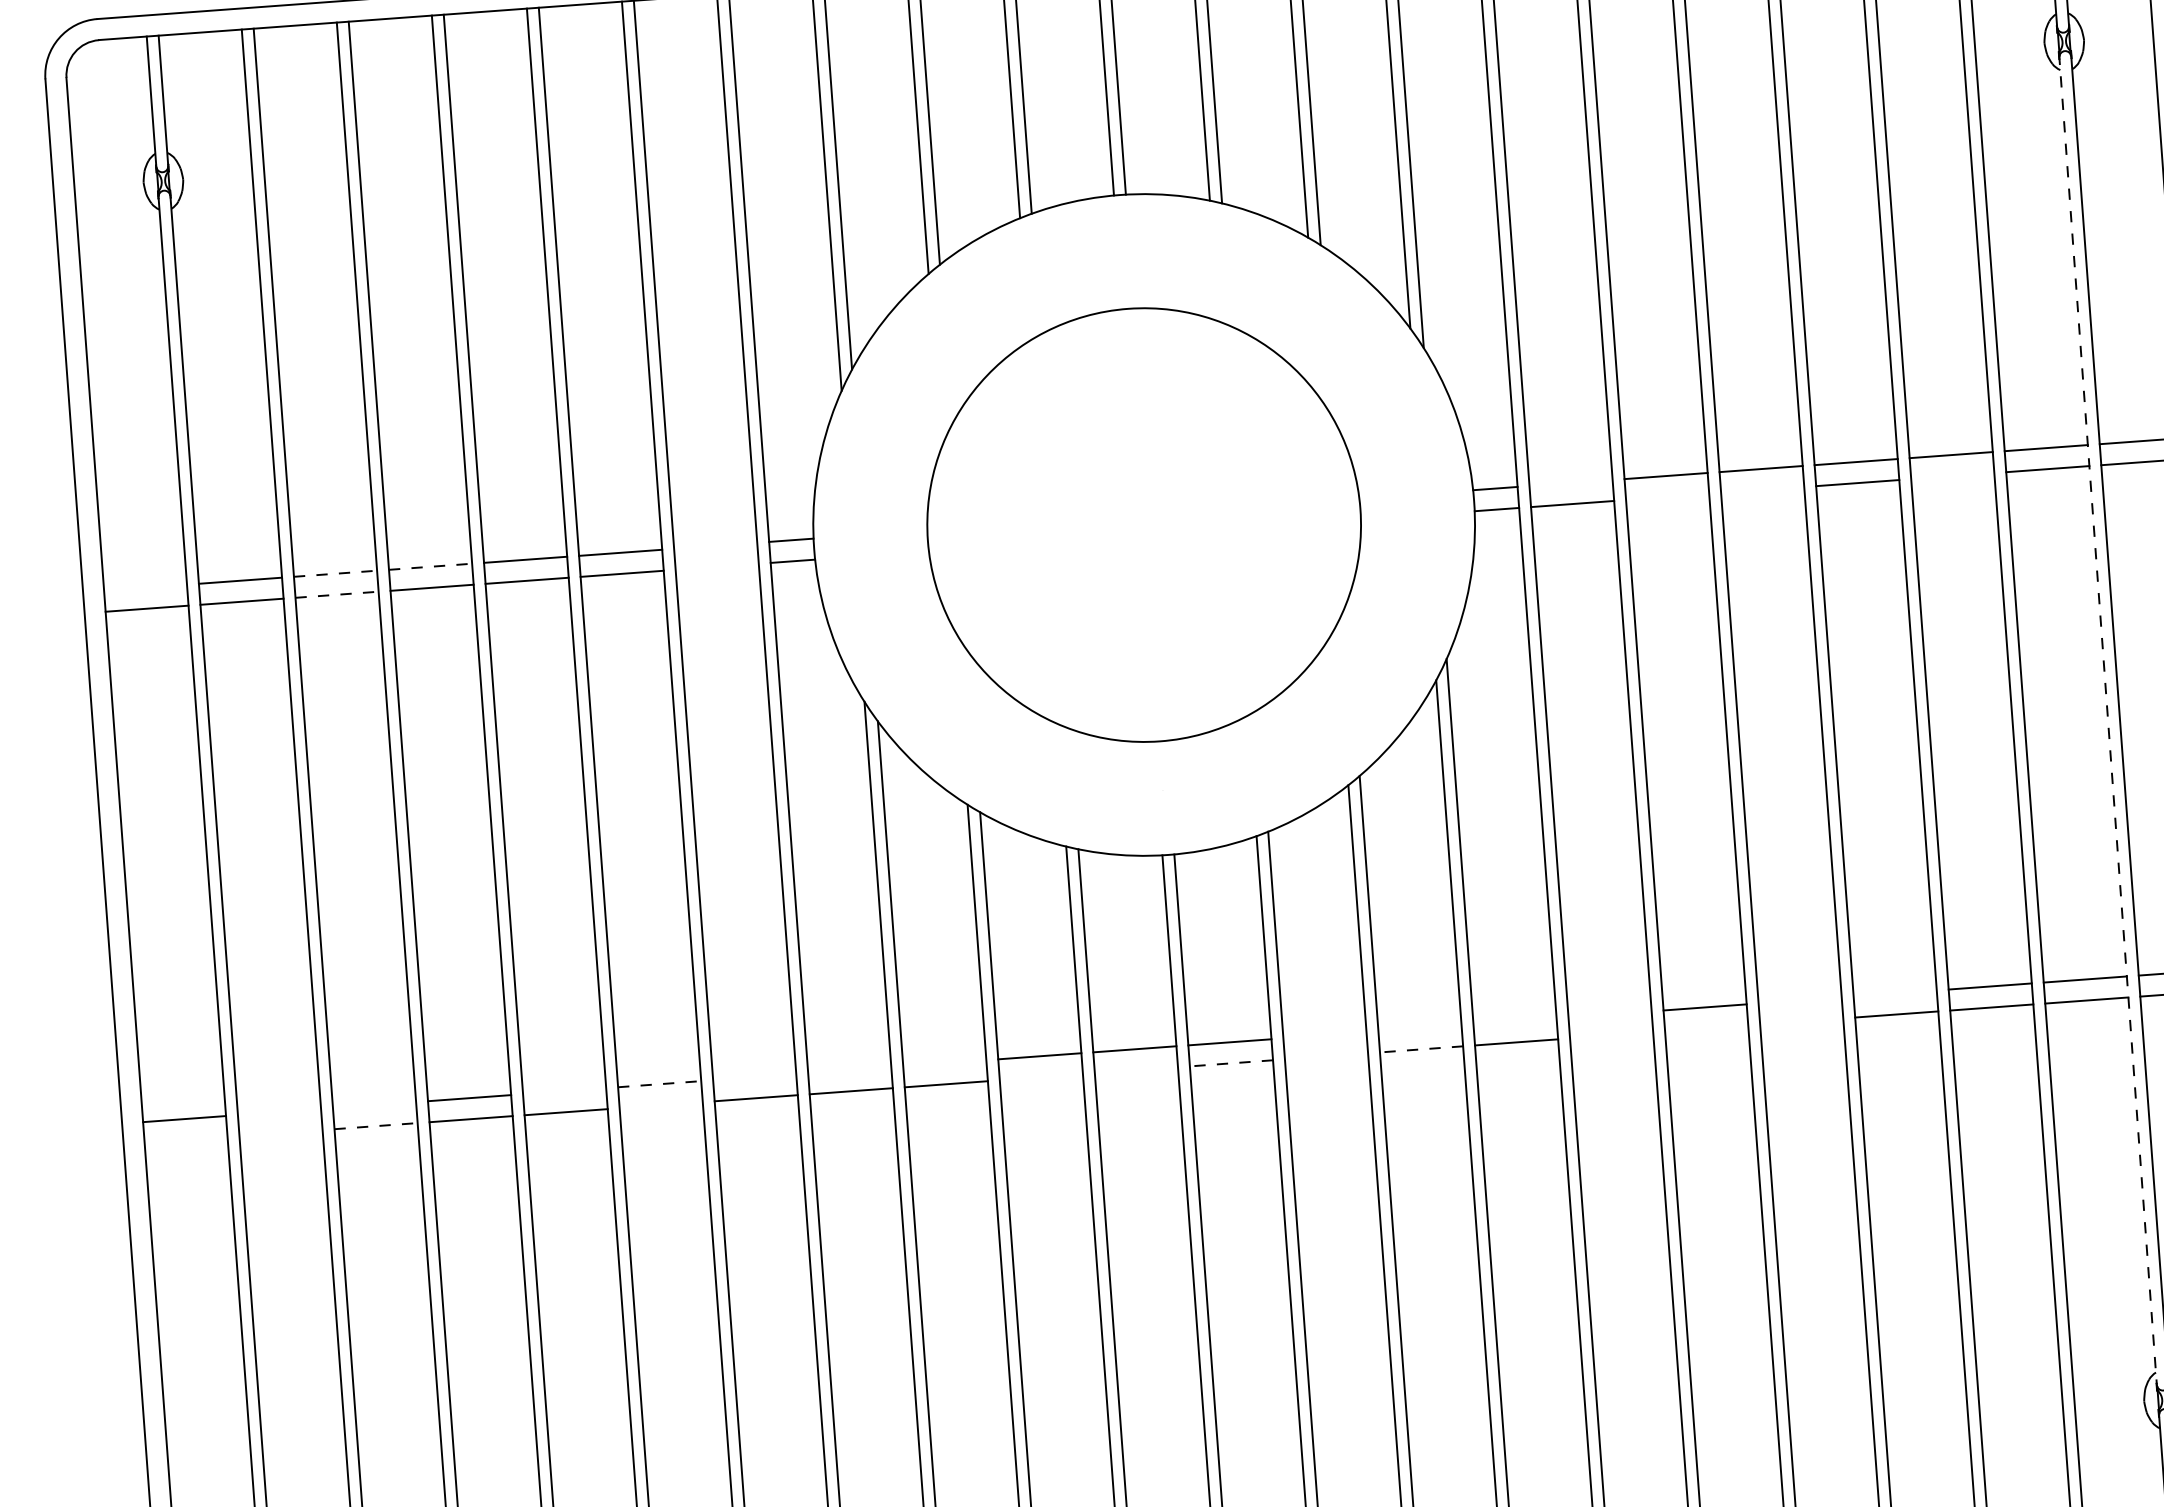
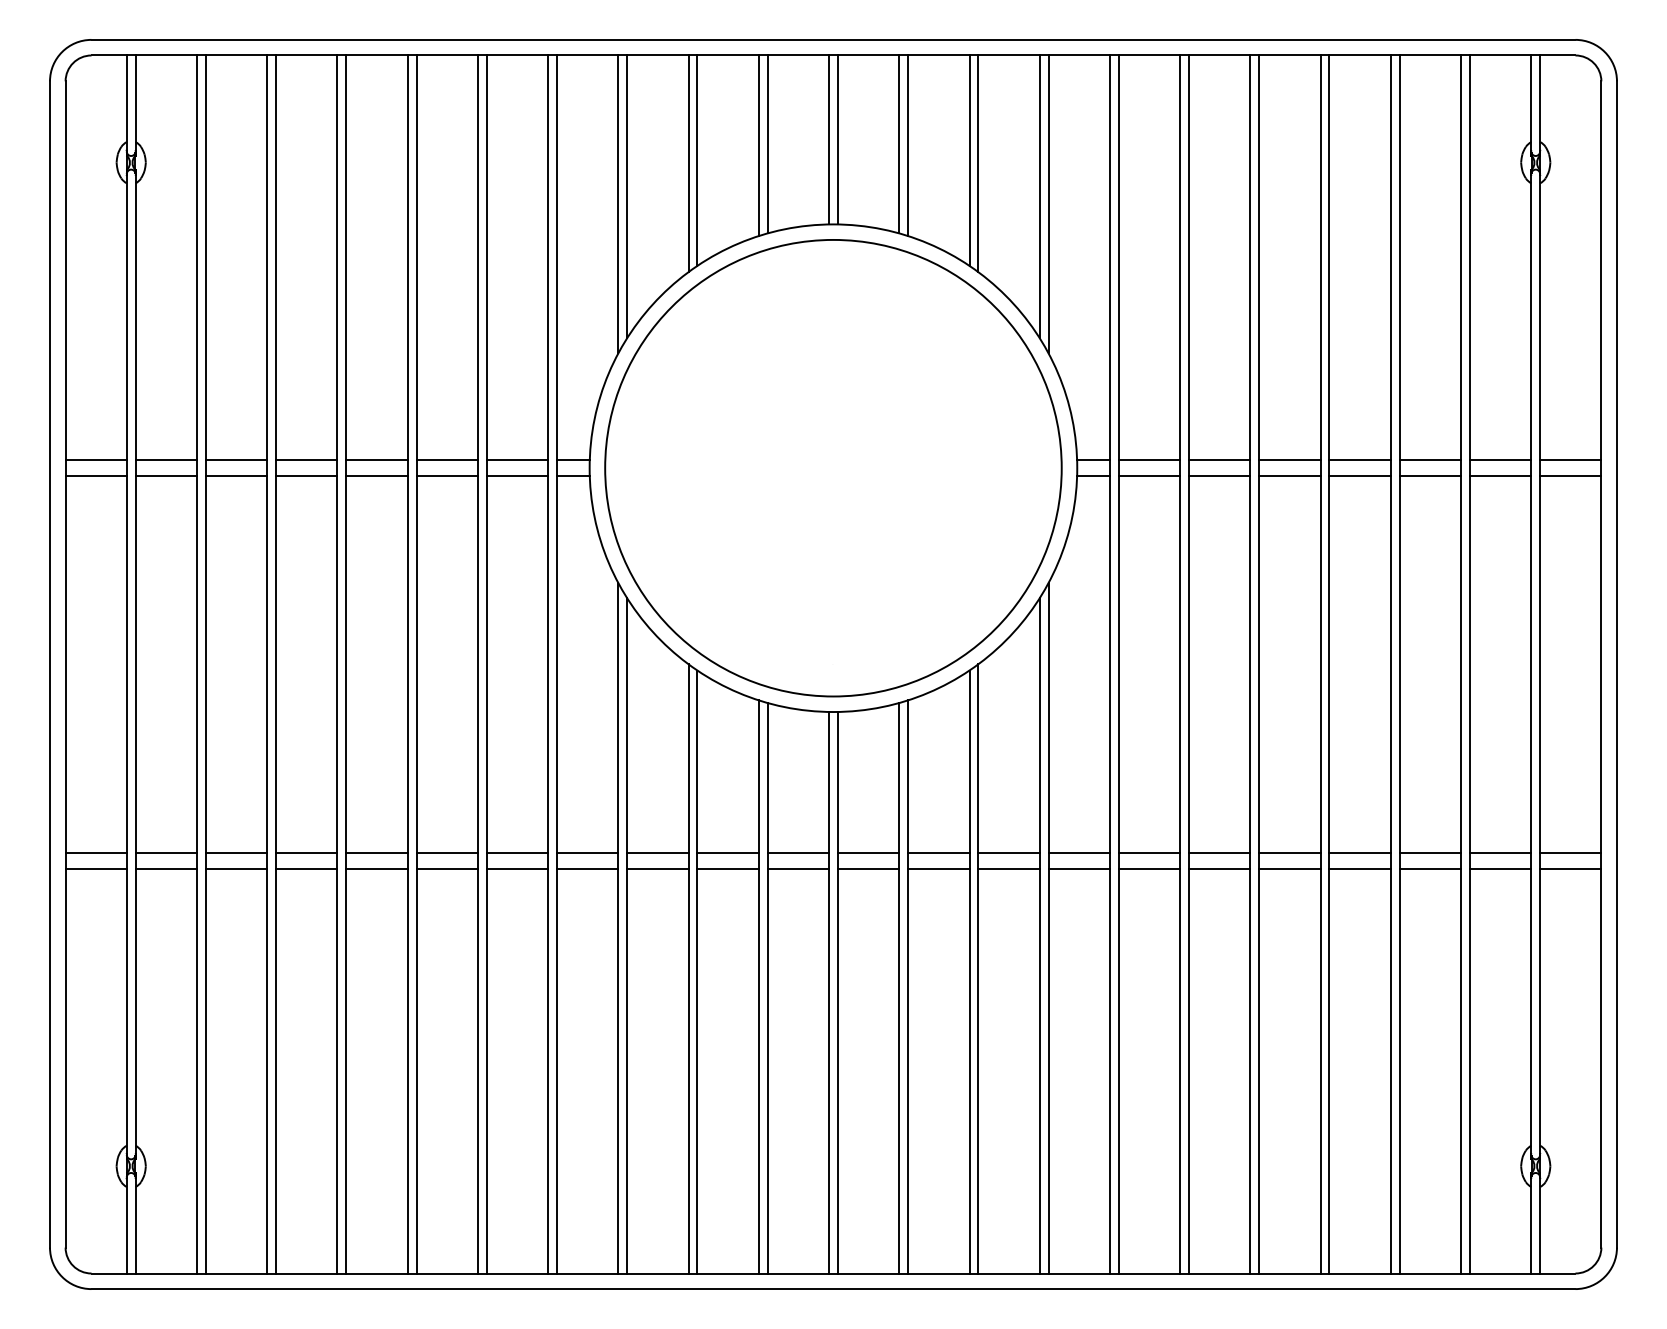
line: (1952, 475) -> (1430, 475), added
line: (1571, 483) -> (1149, 460), added
line: (1762, 489) -> (1289, 475), added
line: (1667, 496) -> (1219, 475), added
circle: (1144, 525) -> (833, 468), size x1.43
line: (715, 545) -> (517, 460), added
line: (430, 566) -> (306, 460), dashed -> solid
line: (717, 566) -> (517, 475), added
line: (335, 573) -> (236, 460), dashed -> solid
line: (144, 587) -> (95, 460), added
line: (336, 594) -> (236, 475), dashed -> solid
line: (2108, 721) -> (1531, 664), dashed -> solid
line: (1894, 994) -> (1359, 853), added
line: (1799, 1001) -> (1289, 853), added
line: (1610, 1015) -> (1149, 853), added
line: (1801, 1021) -> (1289, 868), added
line: (1514, 1022) -> (1078, 853), added
line: (1706, 1028) -> (1219, 868), added
line: (1419, 1029) -> (1008, 853), added
line: (1324, 1035) -> (938, 853), added
line: (1611, 1035) -> (1149, 868), added
line: (1422, 1049) -> (1009, 868), dashed -> solid
line: (1326, 1056) -> (938, 868), added
line: (944, 1063) -> (657, 853), added
line: (1231, 1063) -> (868, 868), dashed -> solid
line: (849, 1070) -> (587, 853), added
line: (1136, 1070) -> (798, 868), added
line: (754, 1077) -> (517, 853), added
line: (1040, 1077) -> (727, 868), added
line: (660, 1084) -> (447, 853), dashed -> solid
line: (564, 1091) -> (376, 853), added
line: (374, 1105) -> (236, 853), added
line: (660, 1105) -> (446, 868), added
line: (279, 1112) -> (166, 853), added
line: (376, 1126) -> (236, 868), dashed -> solid
line: (281, 1133) -> (166, 868), added
line: (185, 1140) -> (95, 868), added

